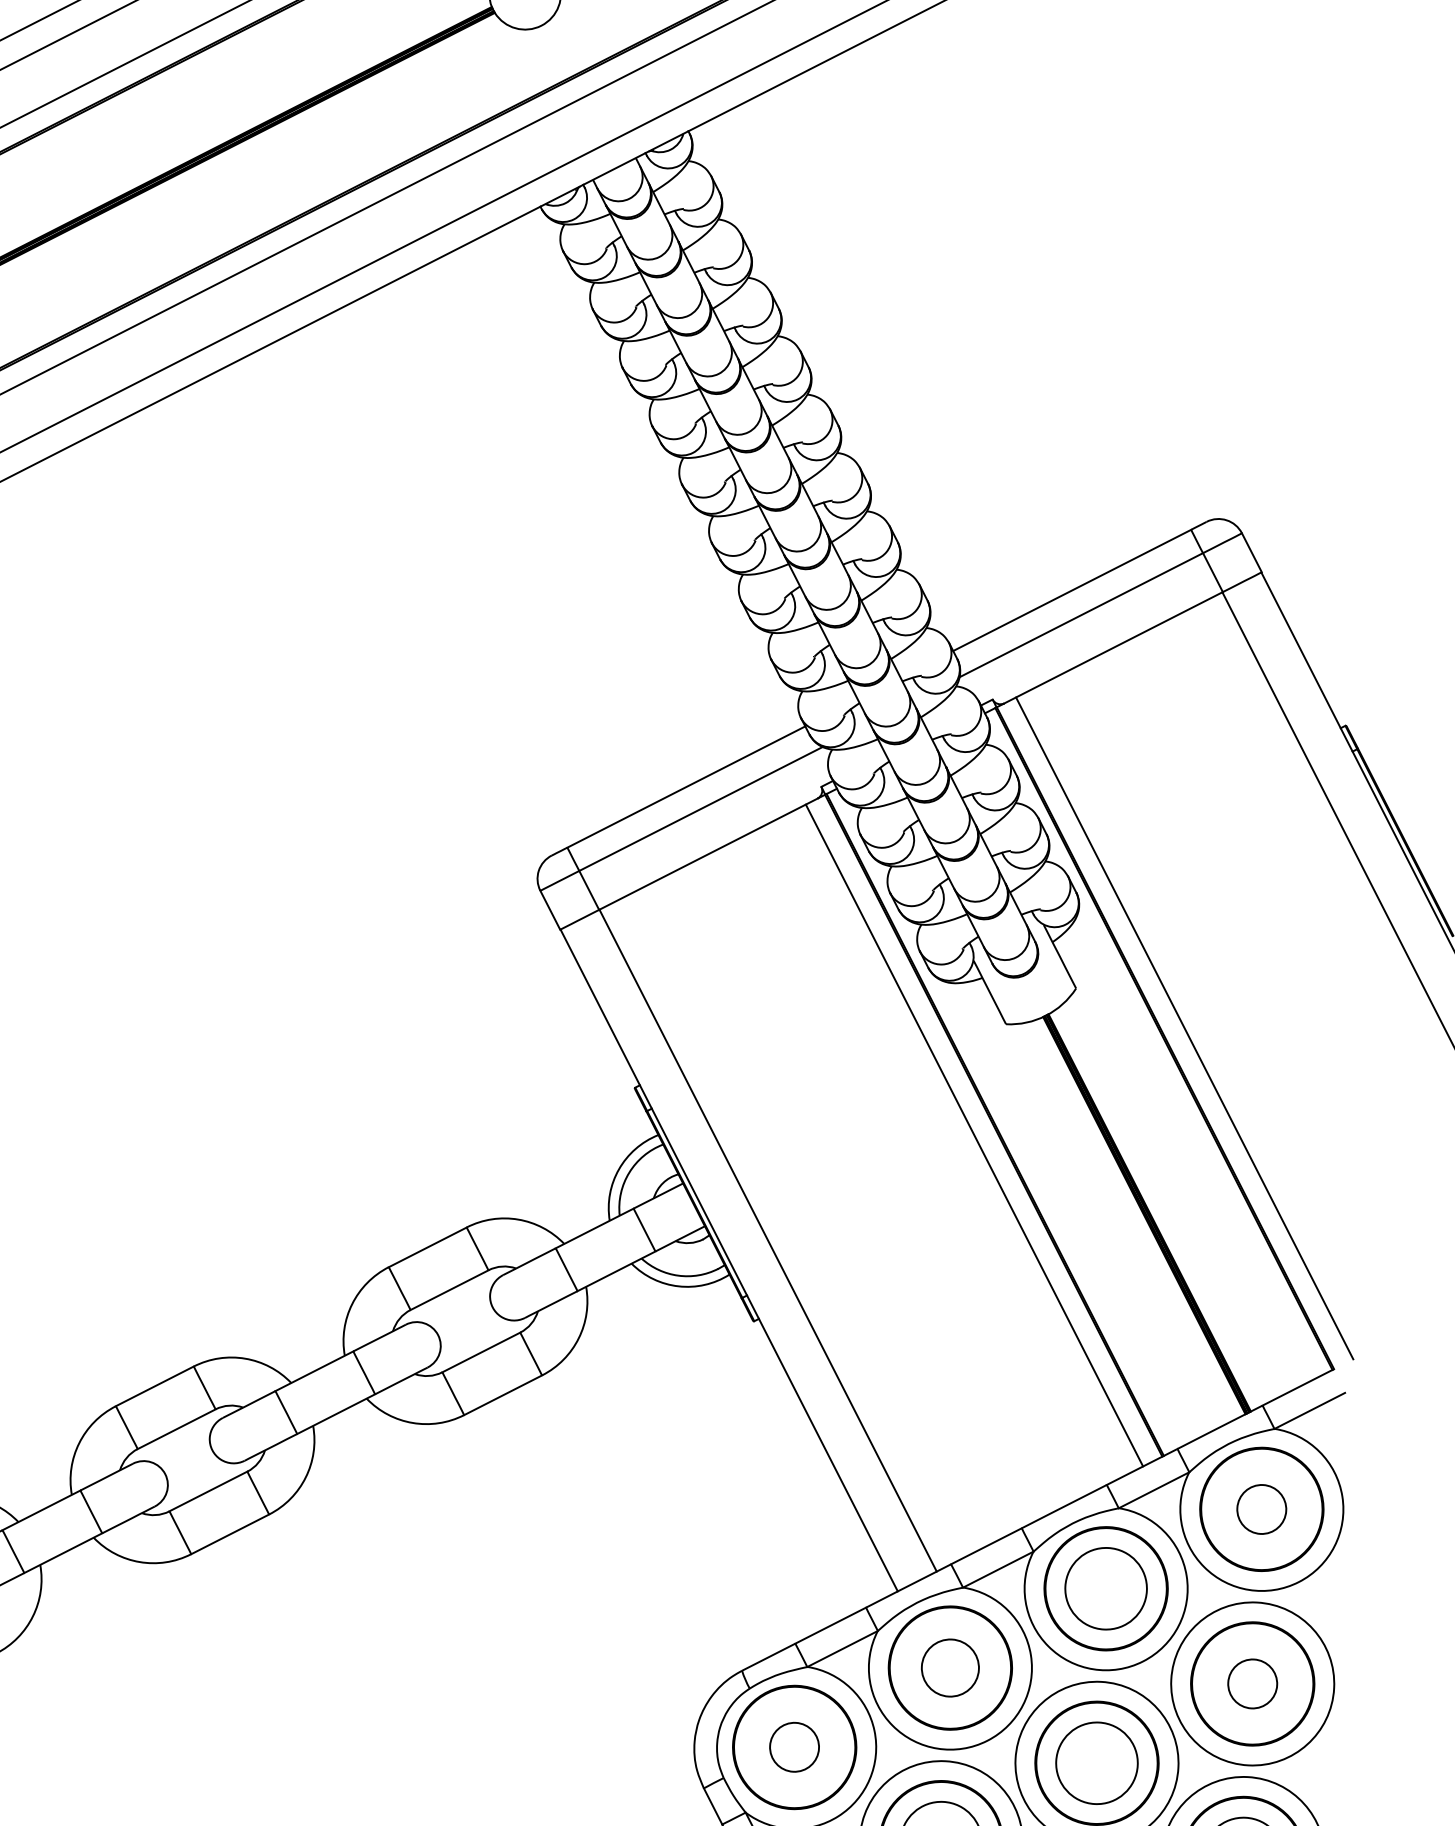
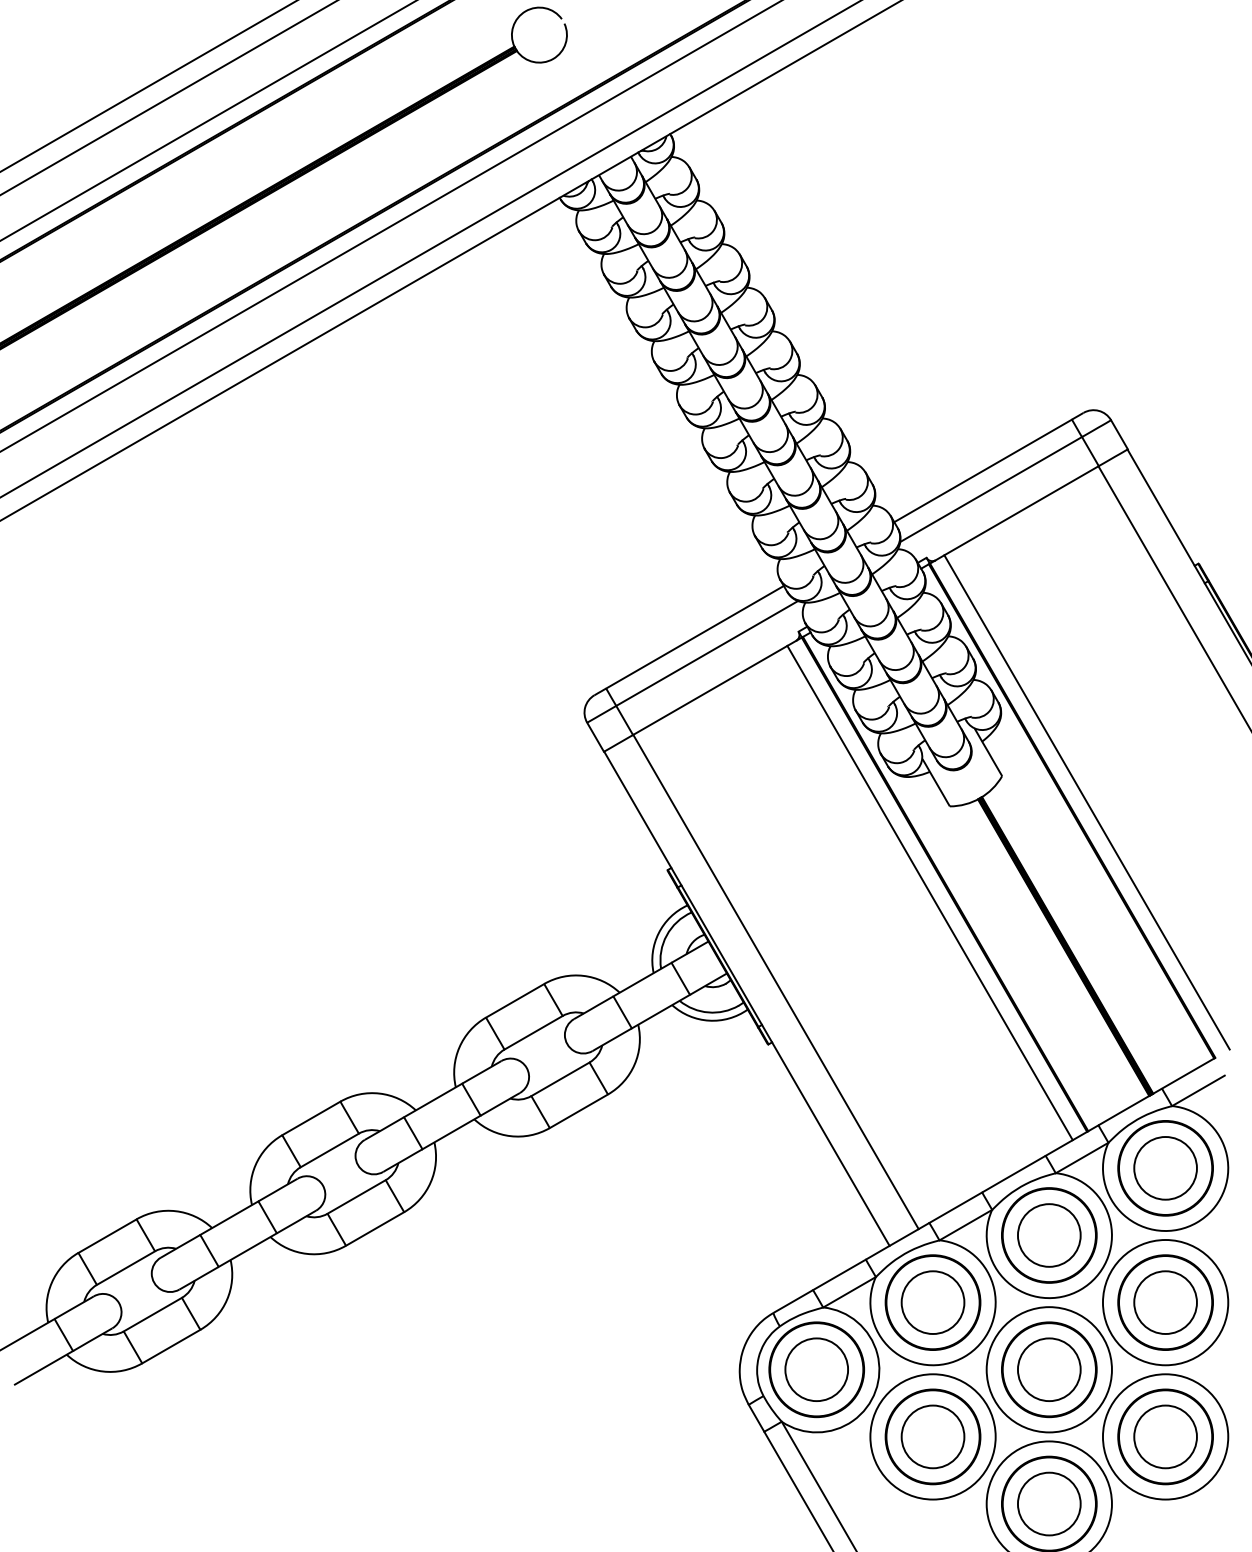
circle: (1261, 1509) -> (1165, 1168), size x1.67
circle: (949, 1667) -> (932, 1302), size x1.43
circle: (1252, 1683) -> (1165, 1302), size x1.67
circle: (794, 1747) -> (816, 1369), size x1.67

